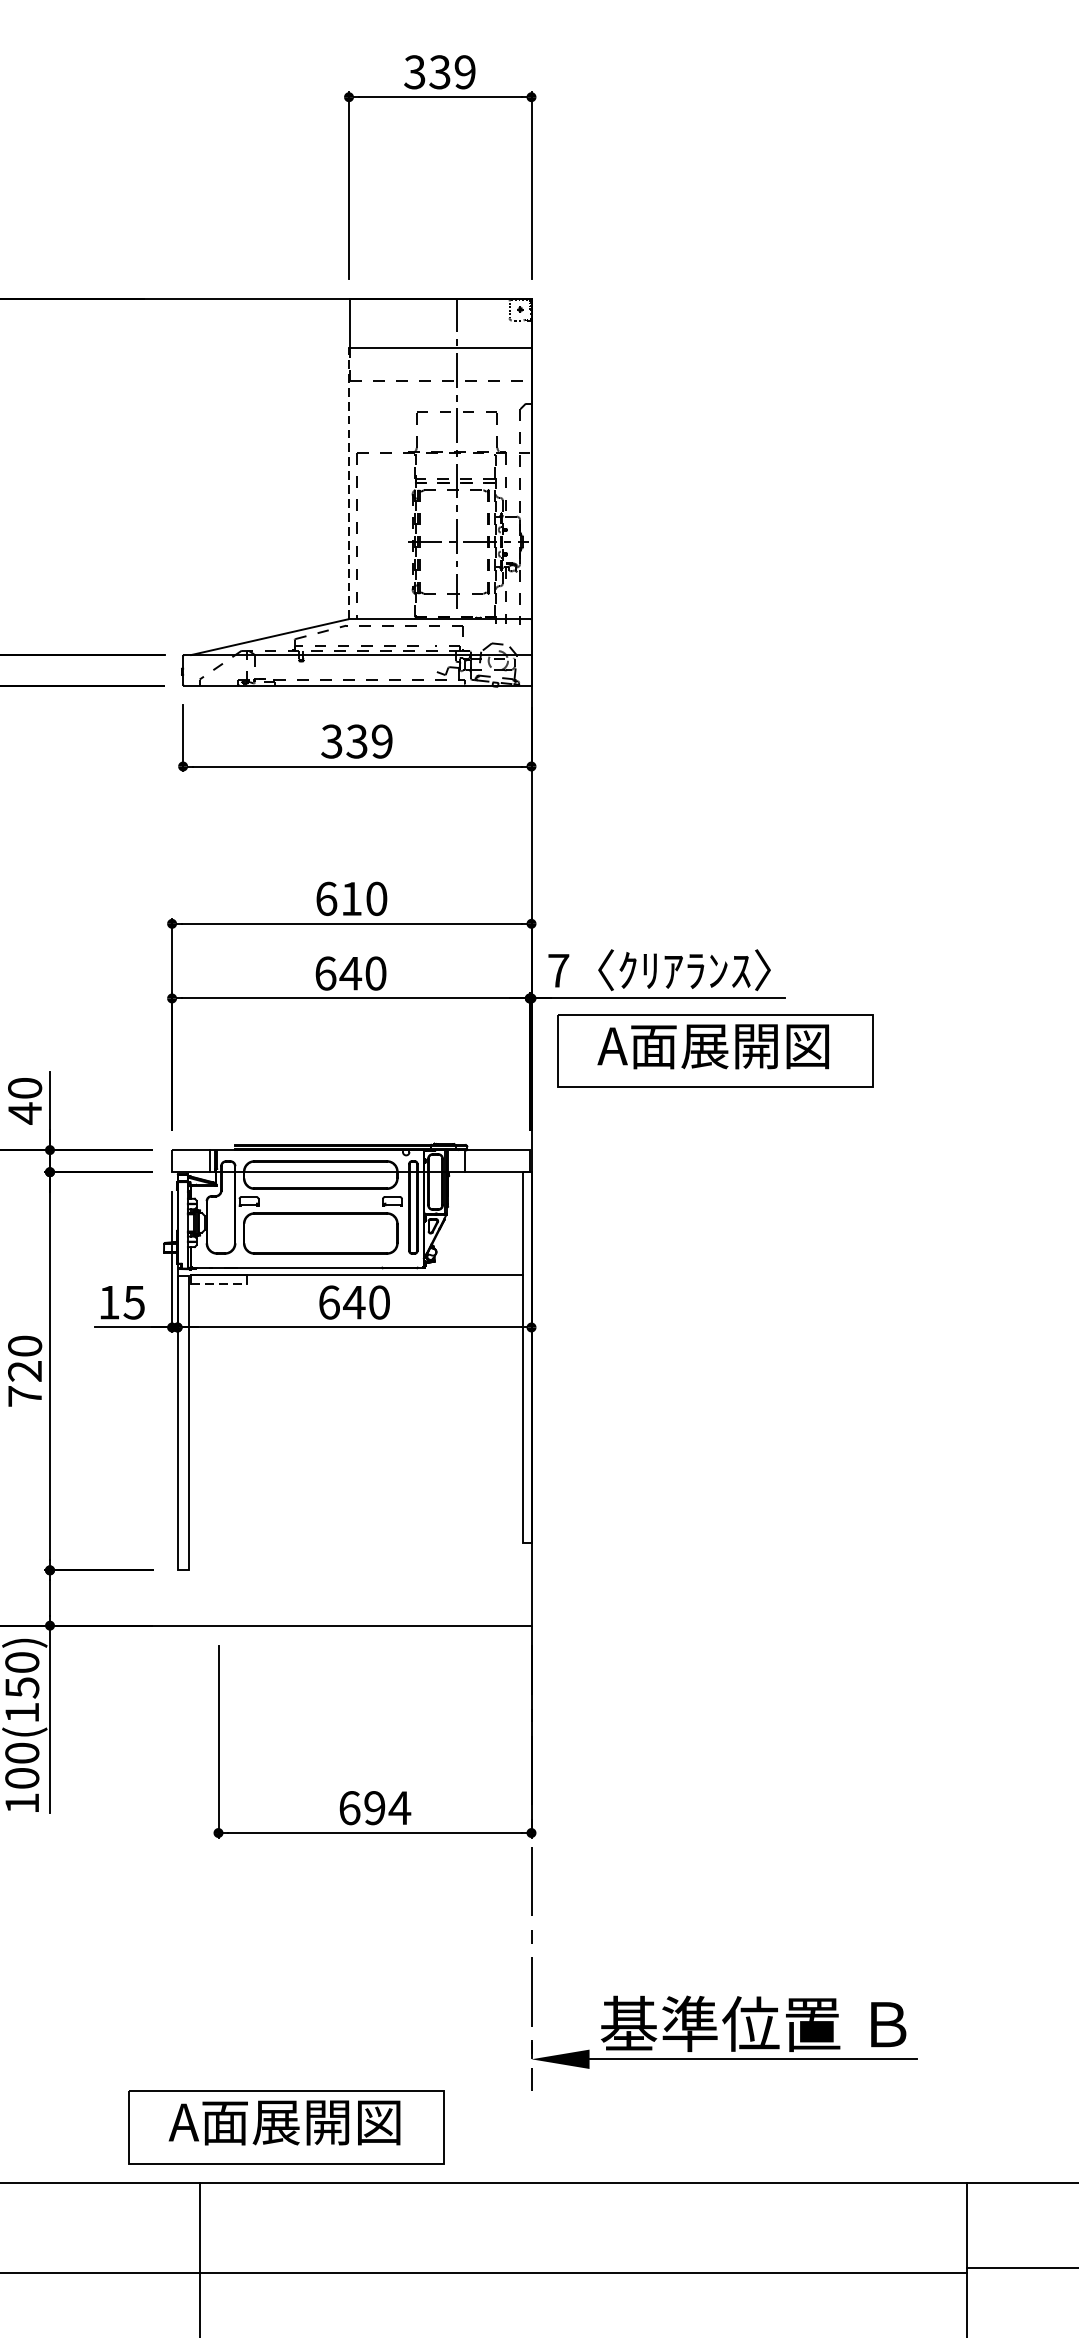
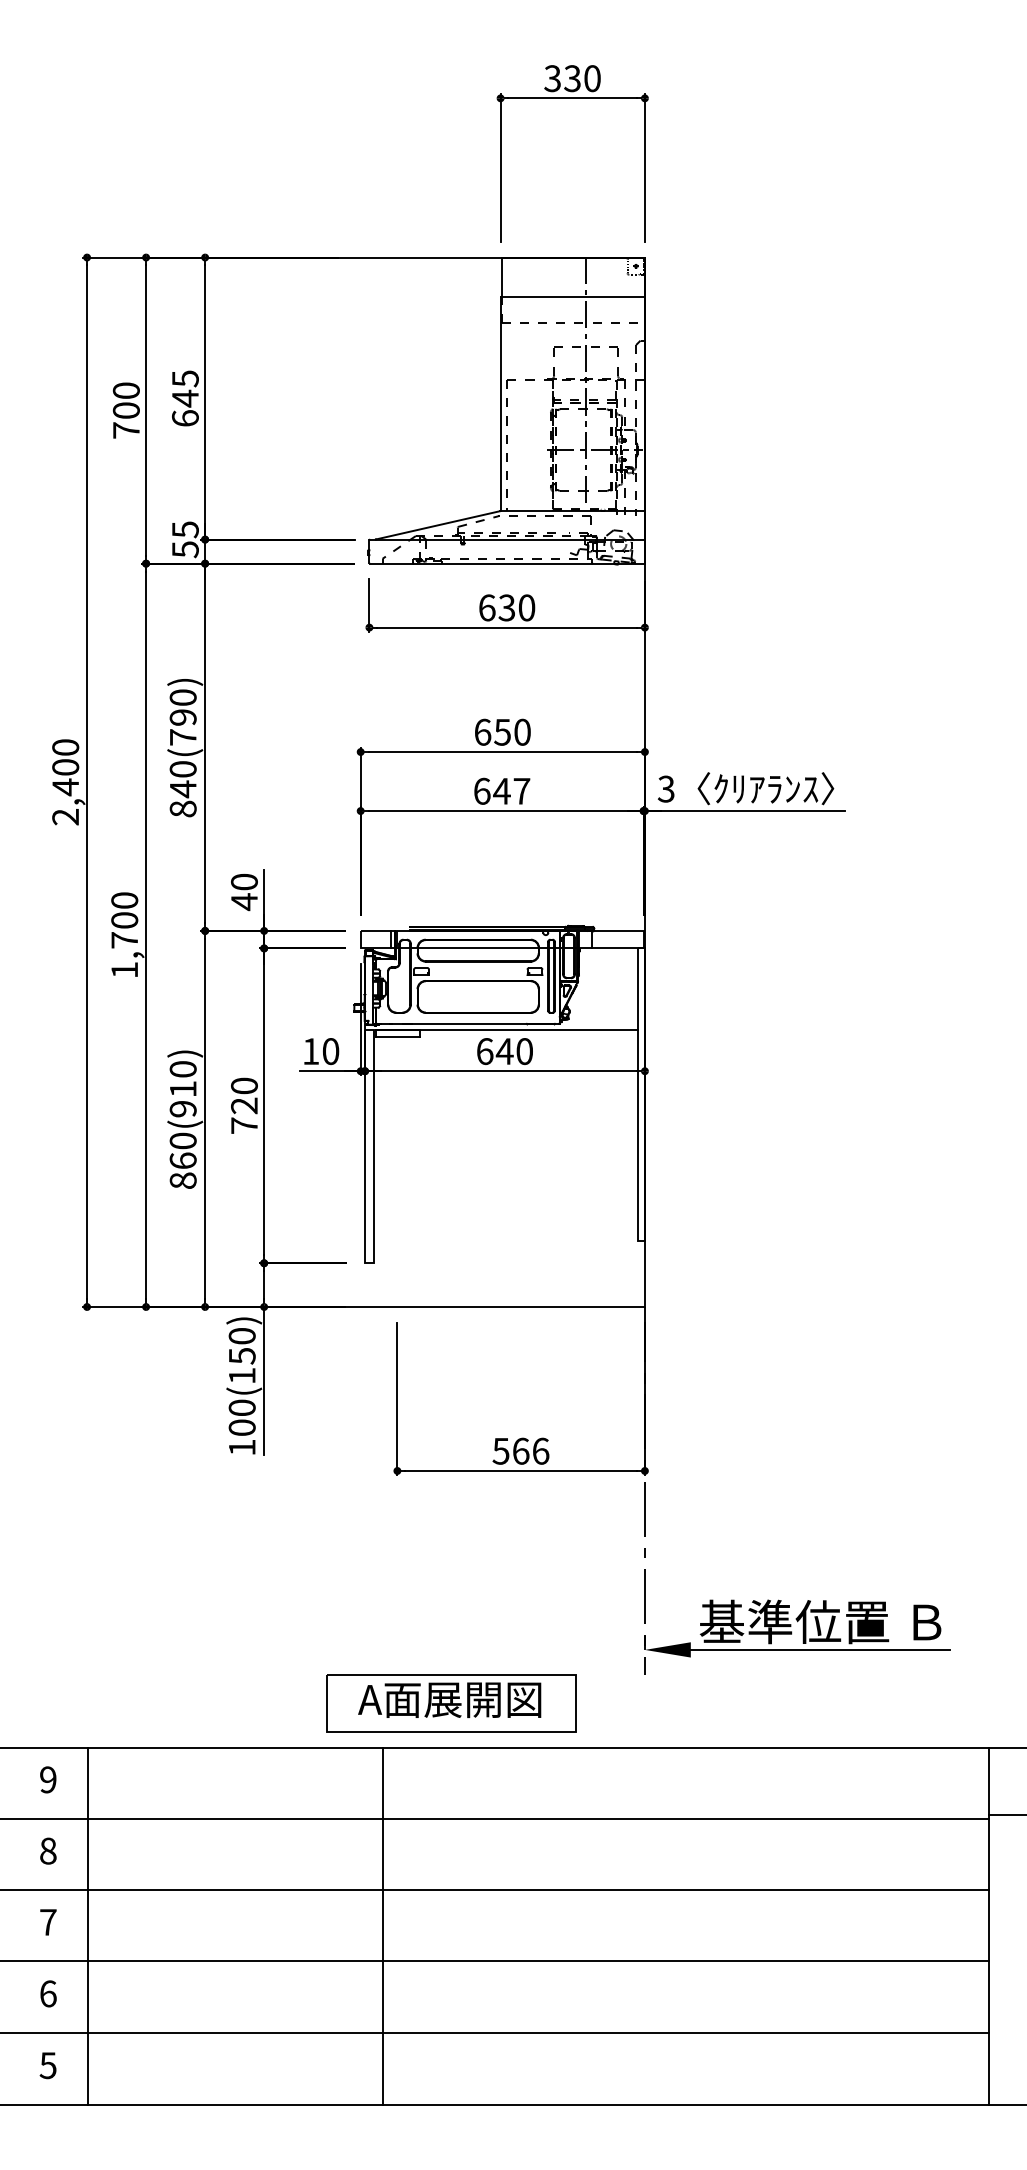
text: (465, 72) -> (592, 78), 339 -> 330
line: (348, 483) -> (500, 403), dashed -> solid
text: (356, 741) -> (506, 607), 339 -> 630
text: (351, 899) -> (502, 732), 610 -> 650
text: (557, 969) -> (665, 788), 7 -> 3
text: (375, 972) -> (521, 790), 640 -> 647
part: (715, 1050) -> (790, 852), removed
line: (218, 1283) -> (397, 1036), dashed -> solid
text: (133, 1302) -> (330, 1051), 15 -> 10
text: (374, 1807) -> (520, 1450), 694 -> 566

